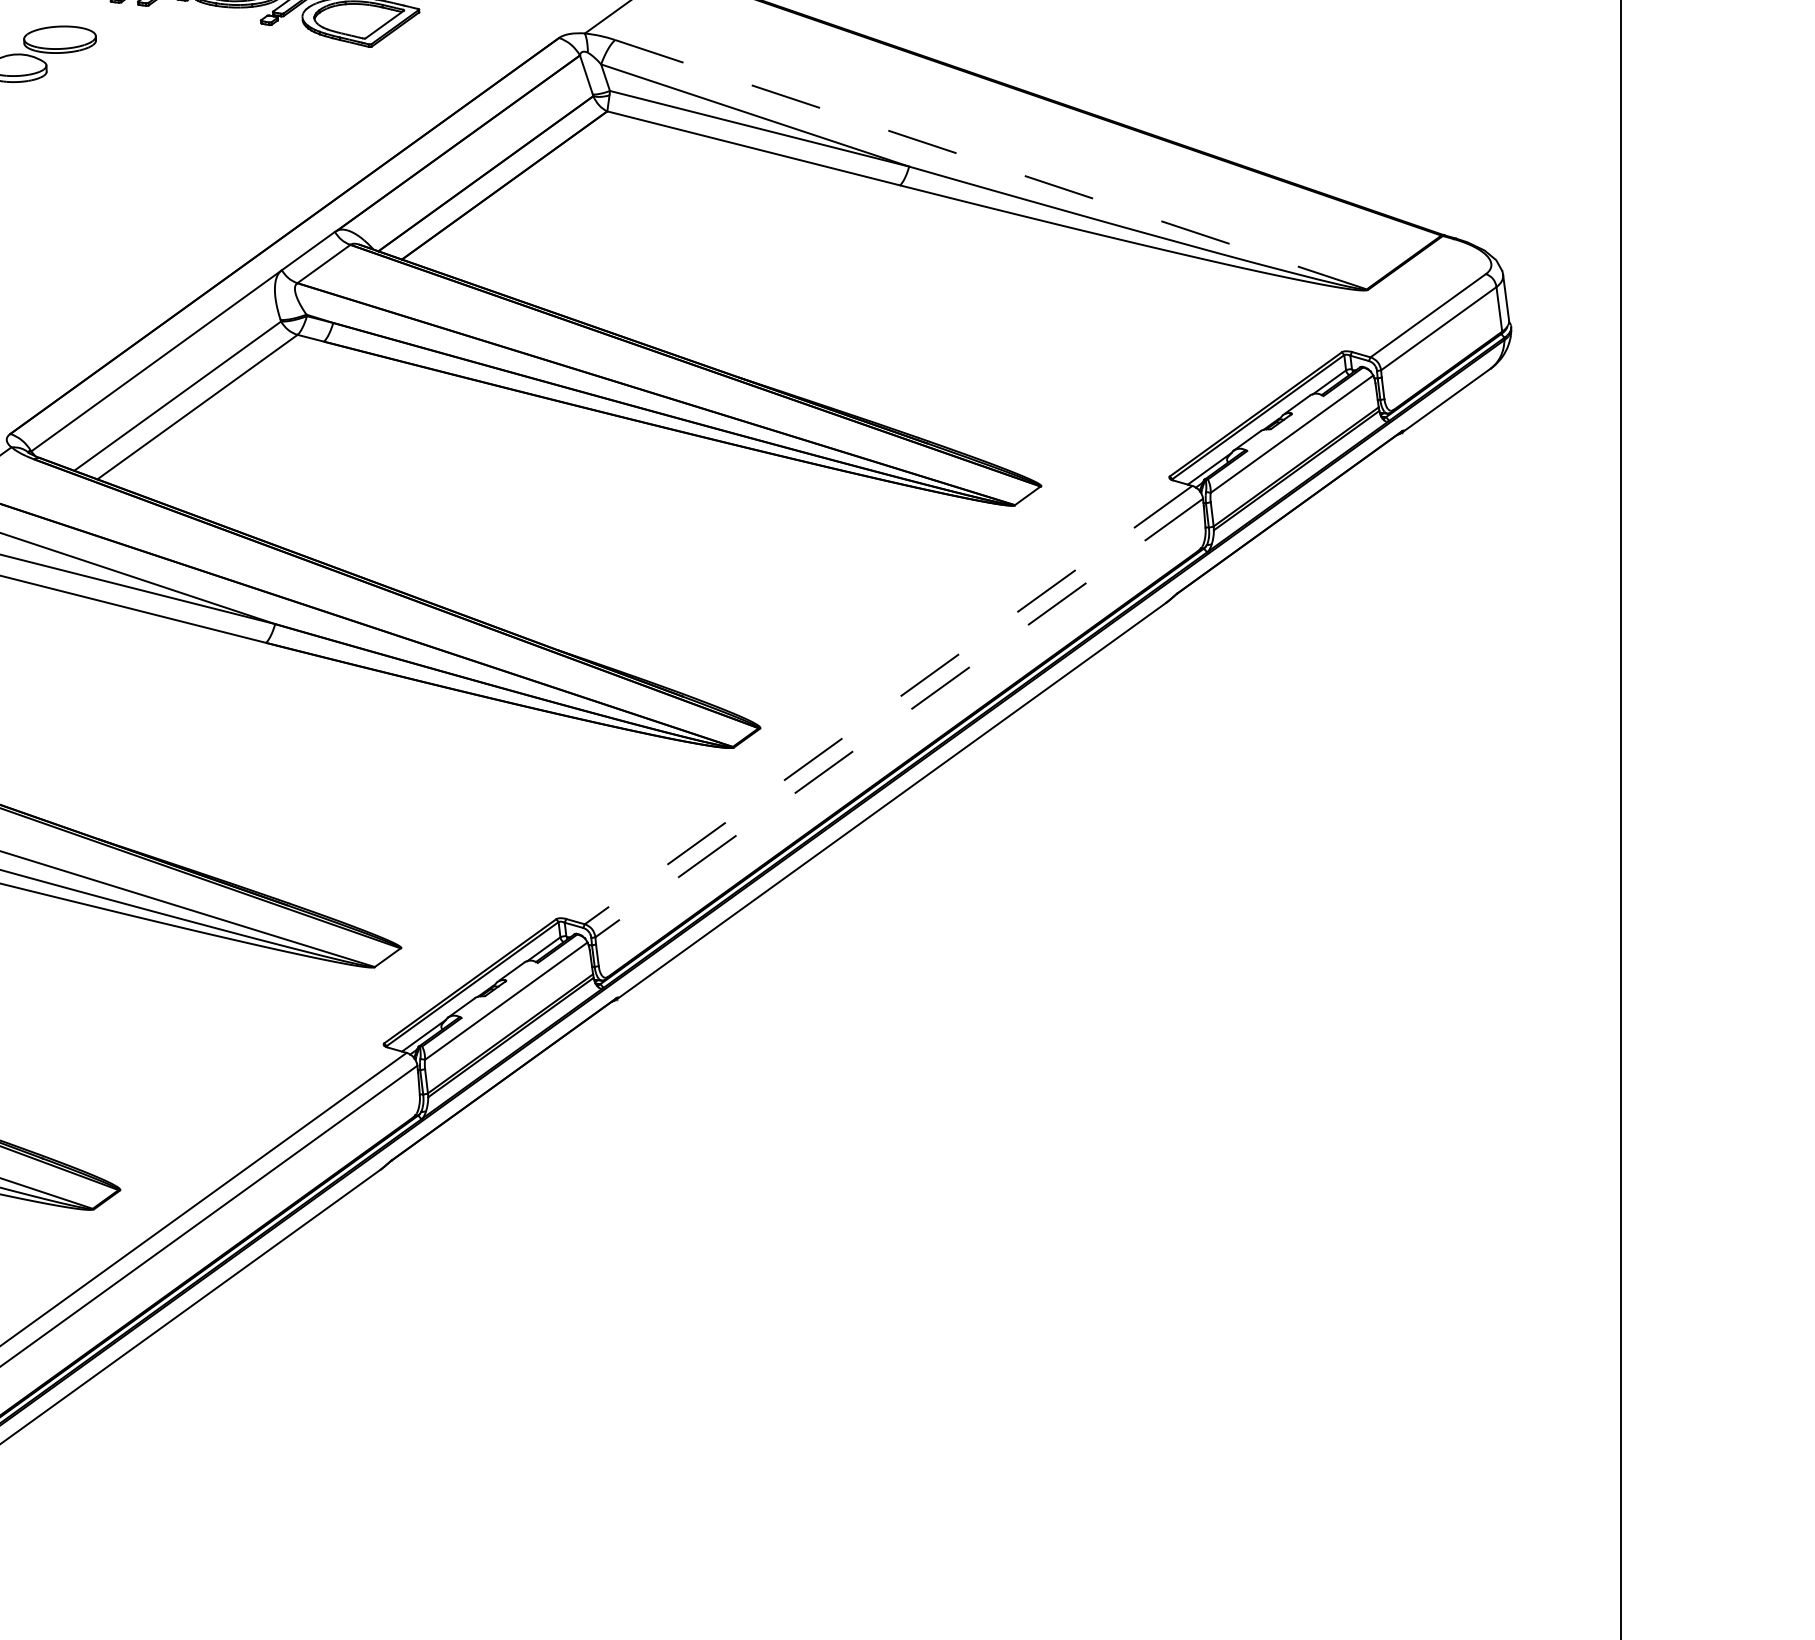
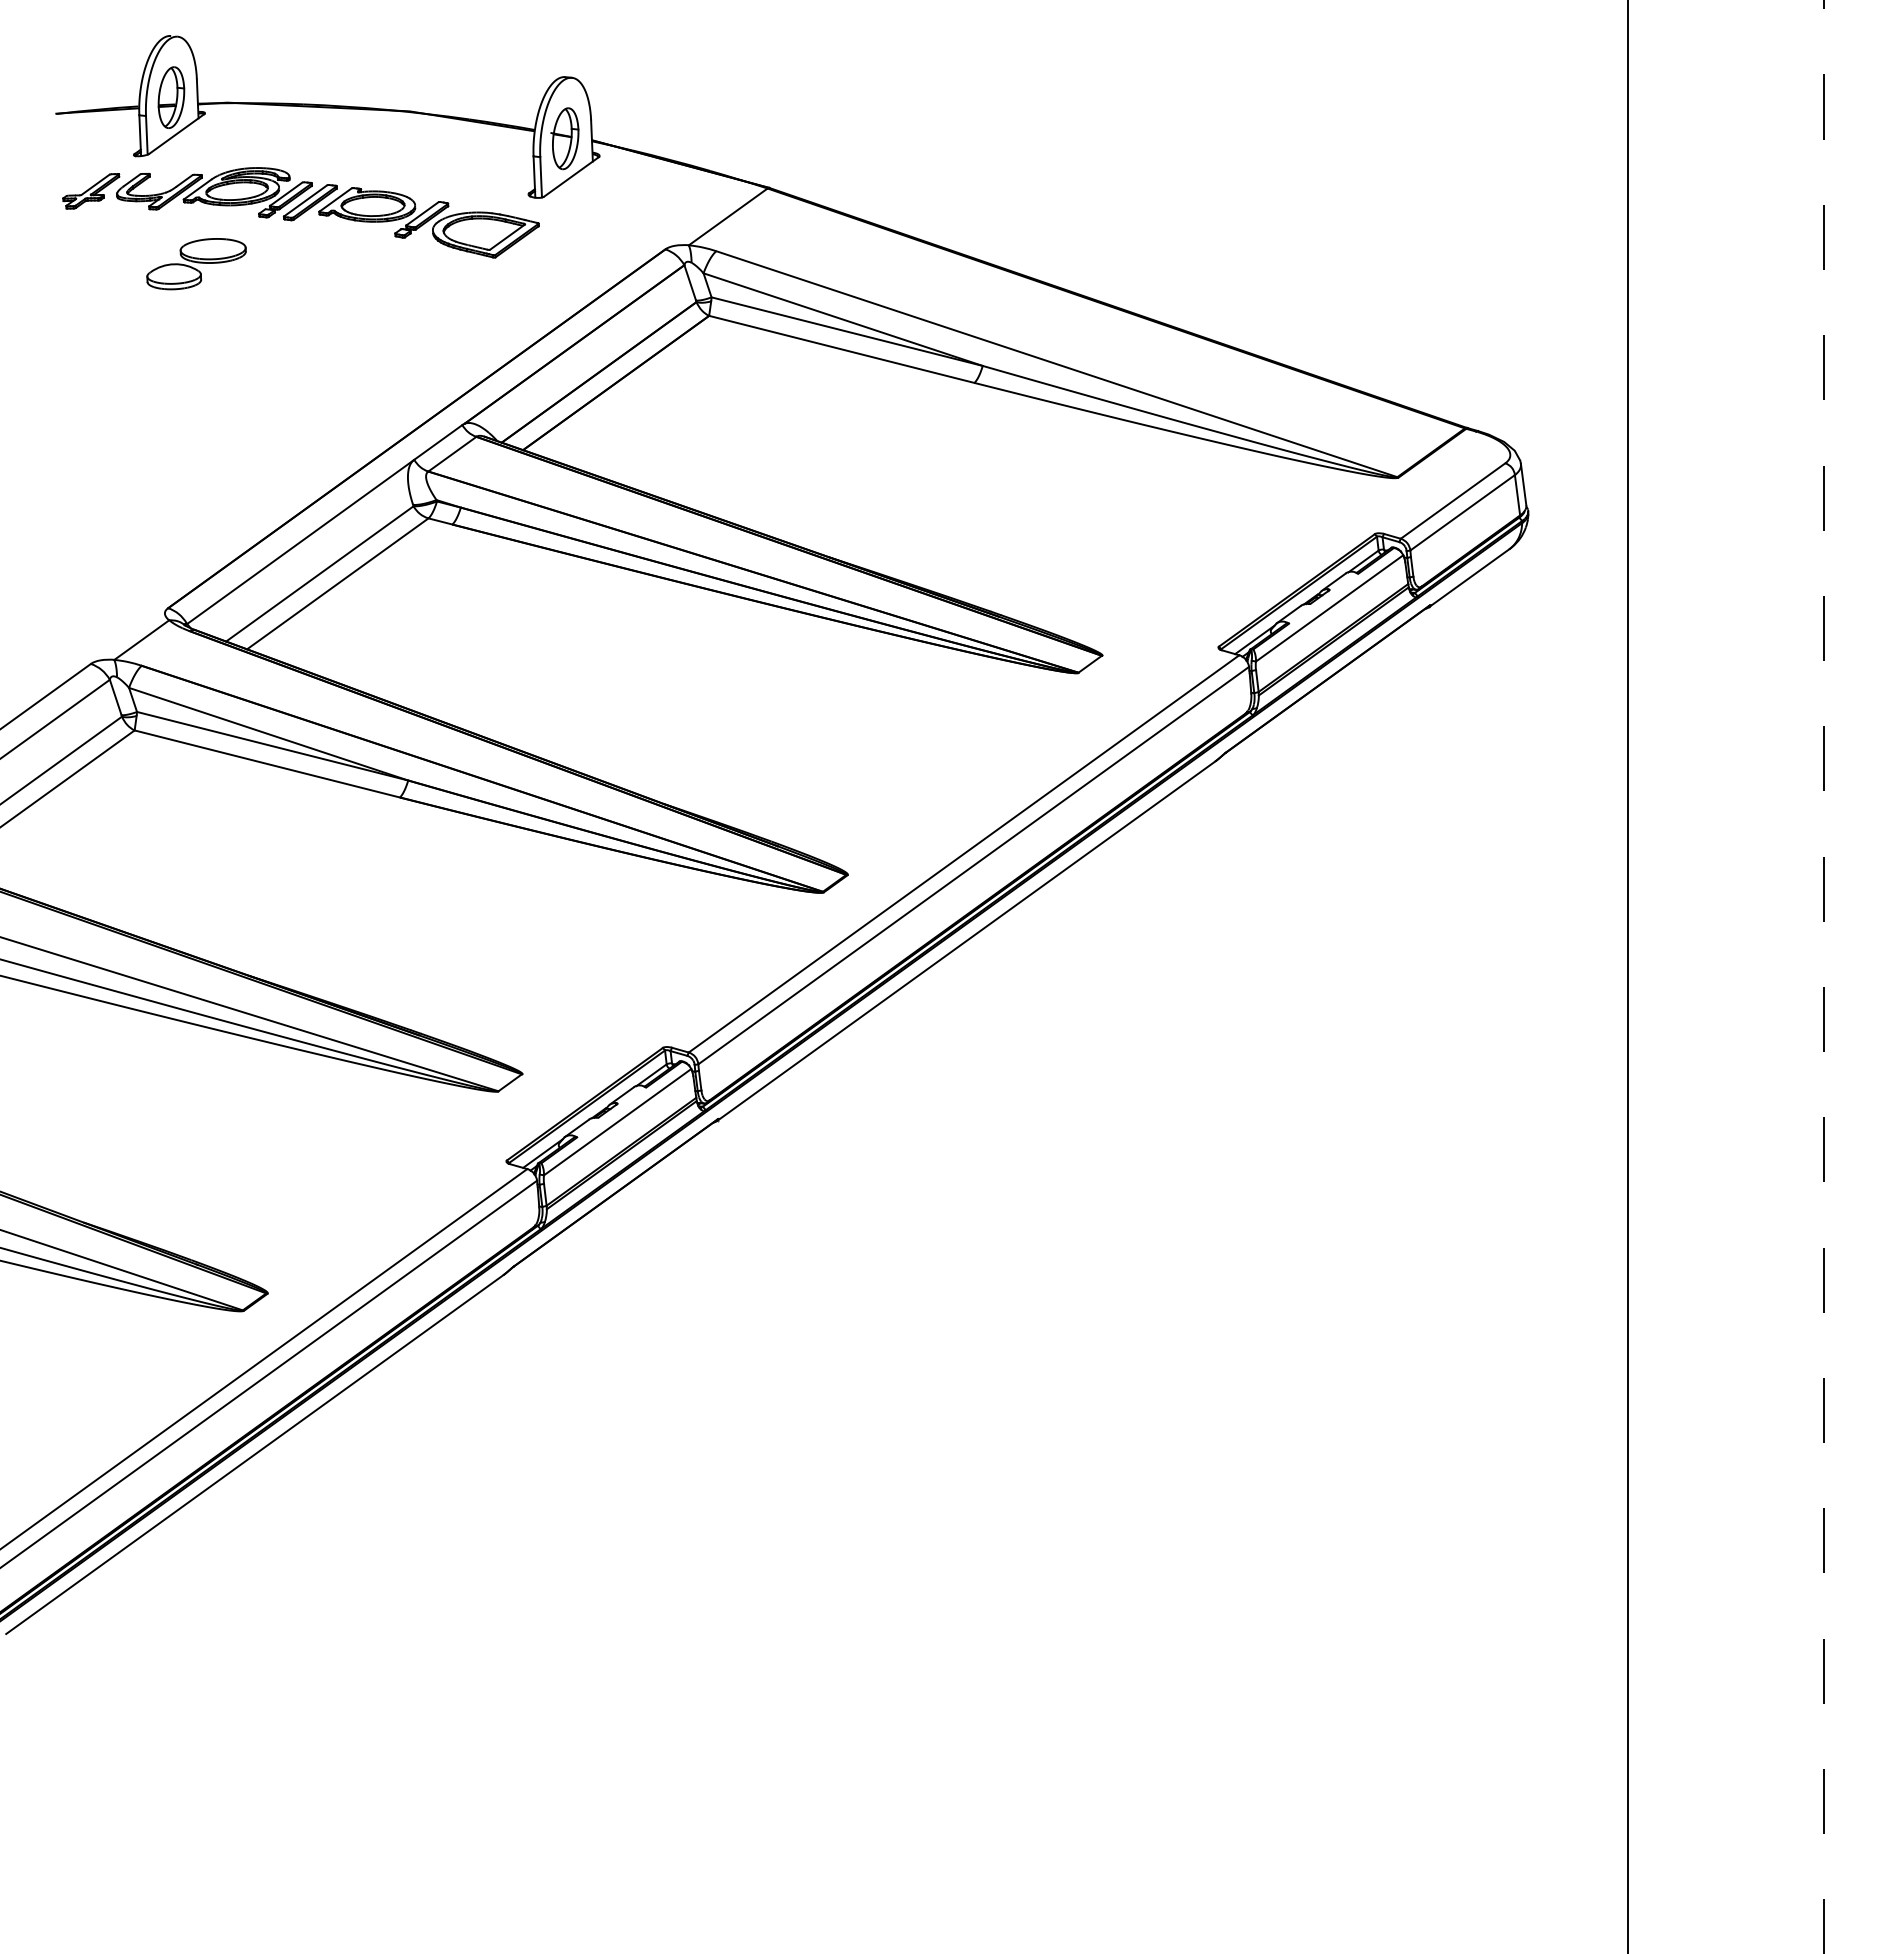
line: (990, 165) -> (1056, 364), dashed -> solid
line: (887, 705) -> (963, 854), dashed -> solid
line: (899, 717) -> (973, 865), dashed -> solid

